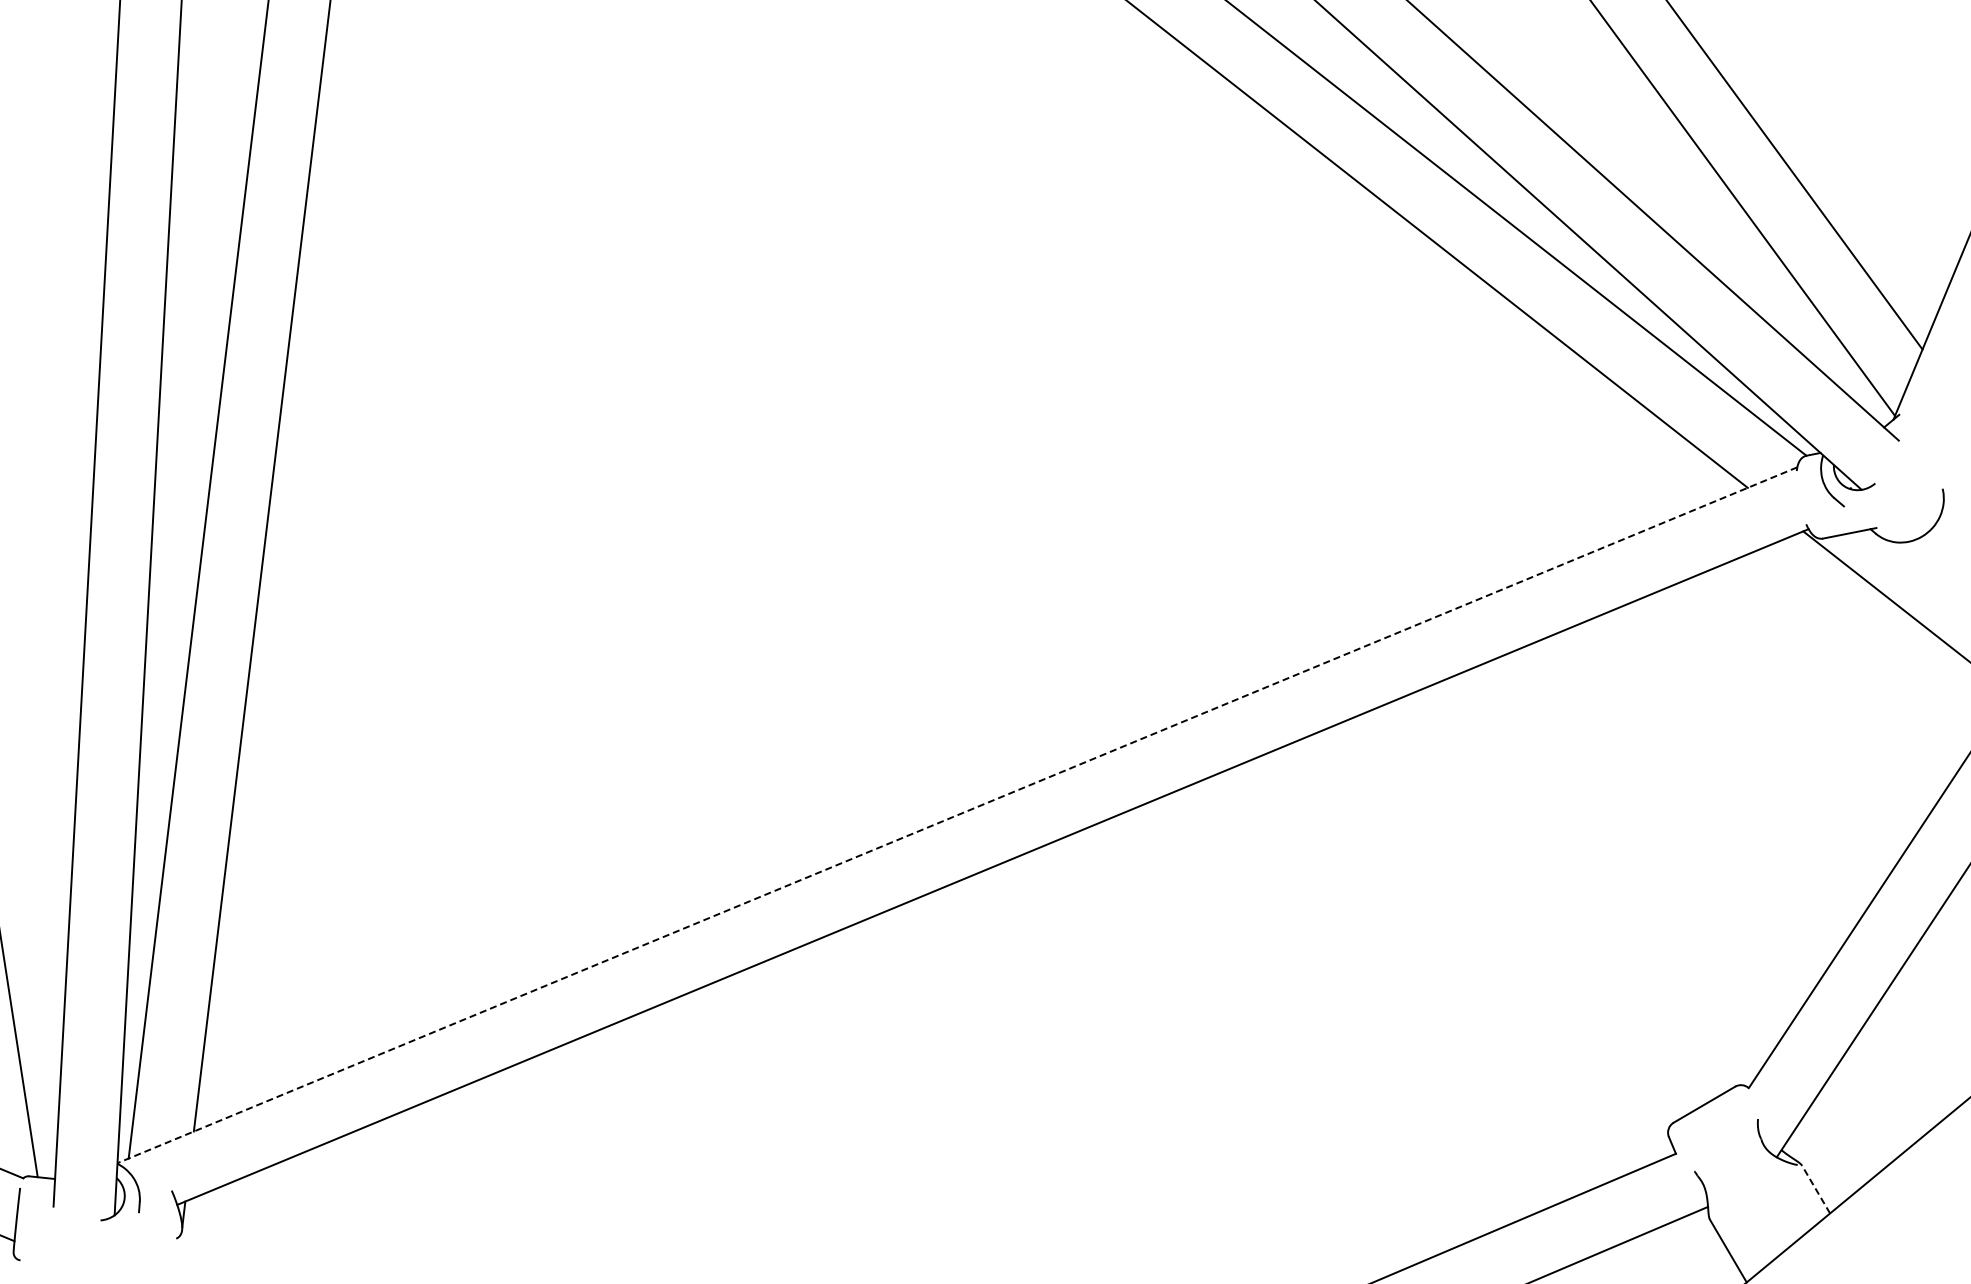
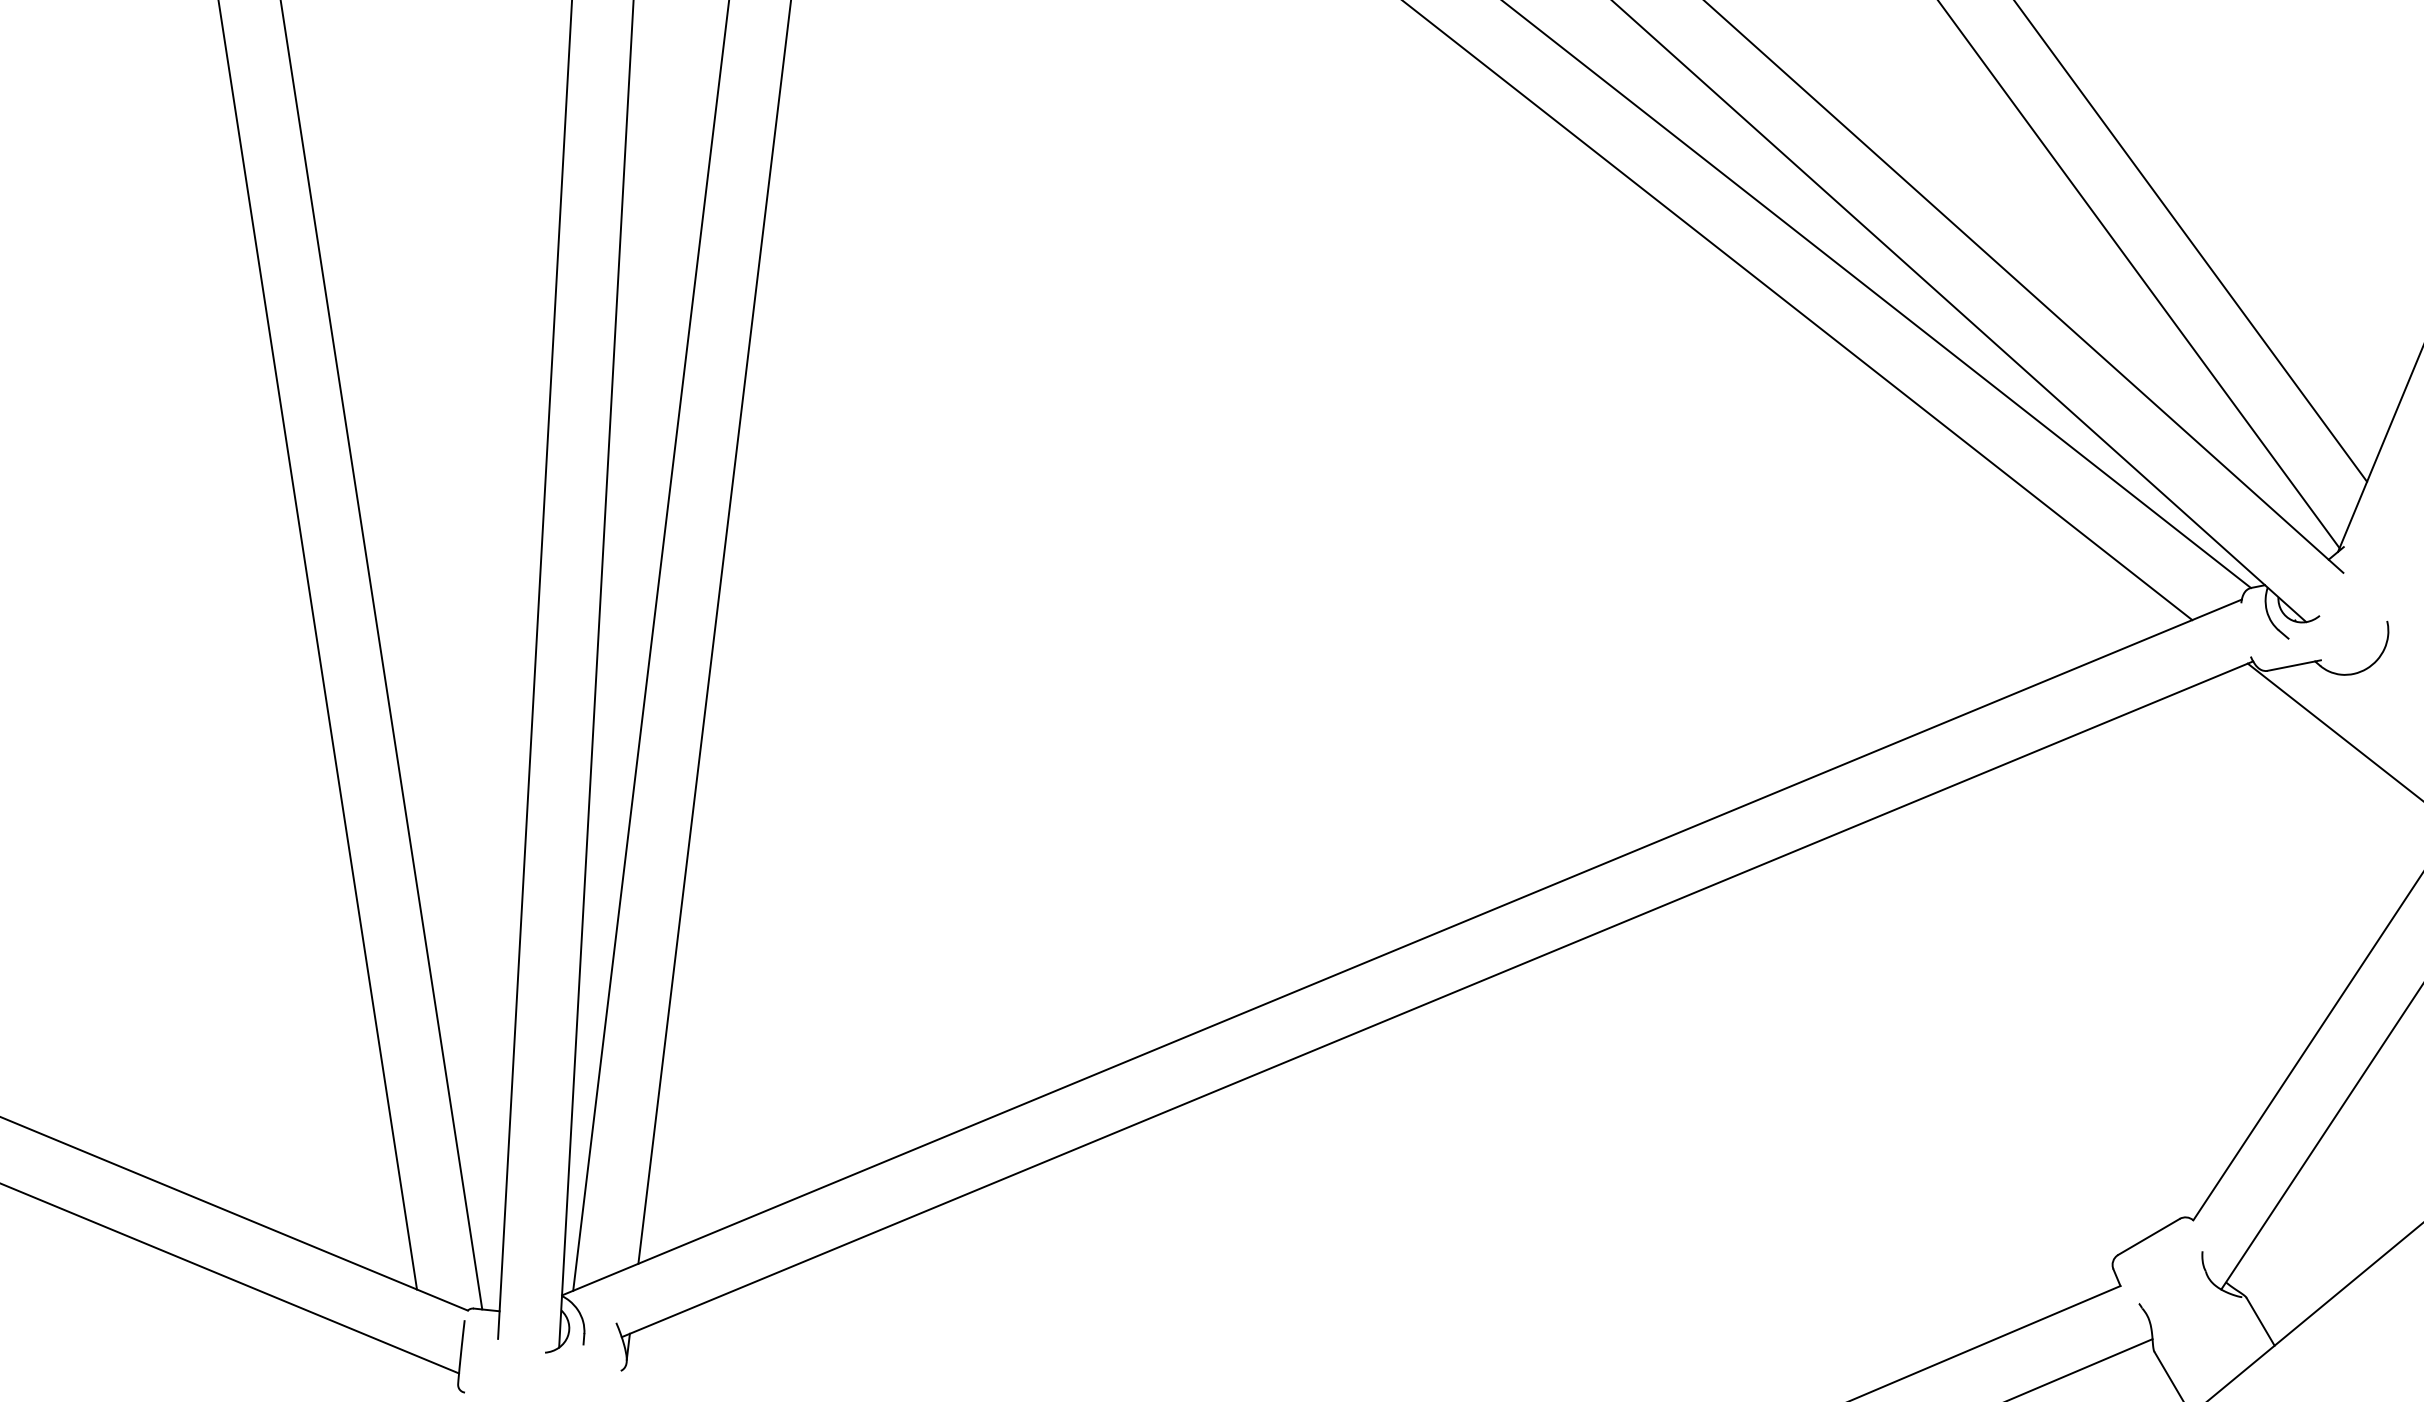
line: (956, 815) -> (1401, 947), dashed -> solid
line: (1815, 1189) -> (2260, 1321), dashed -> solid

